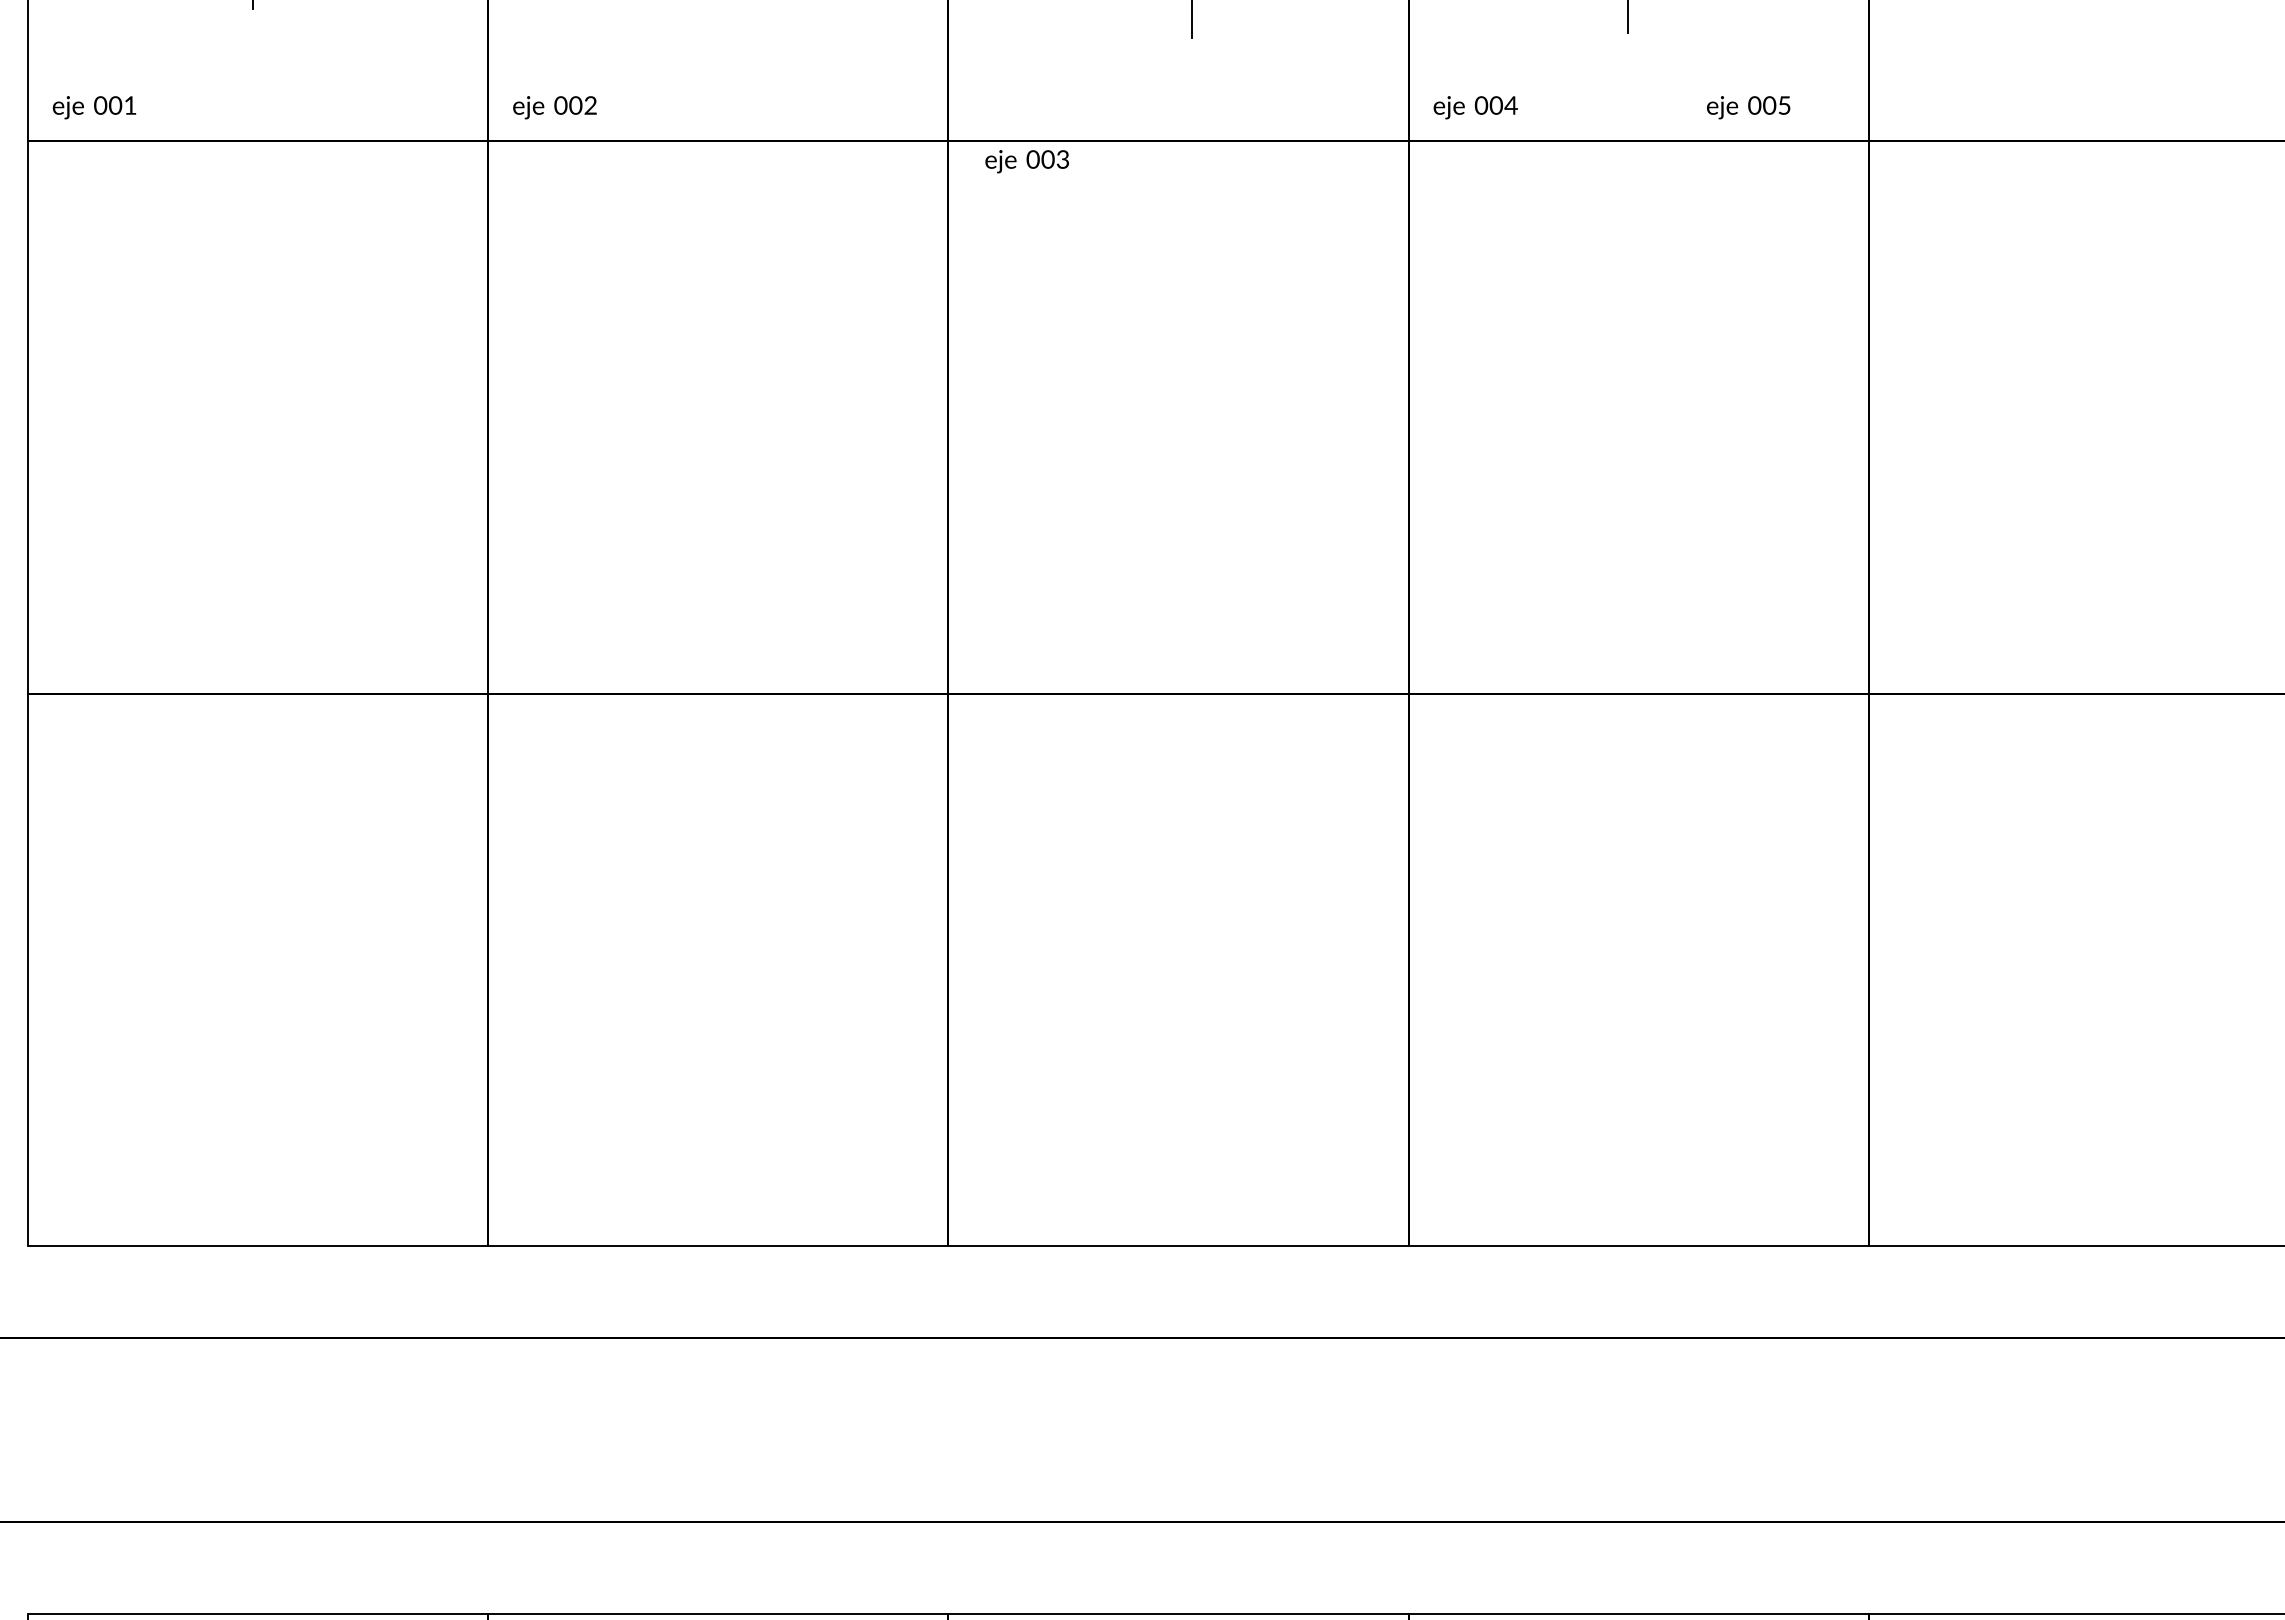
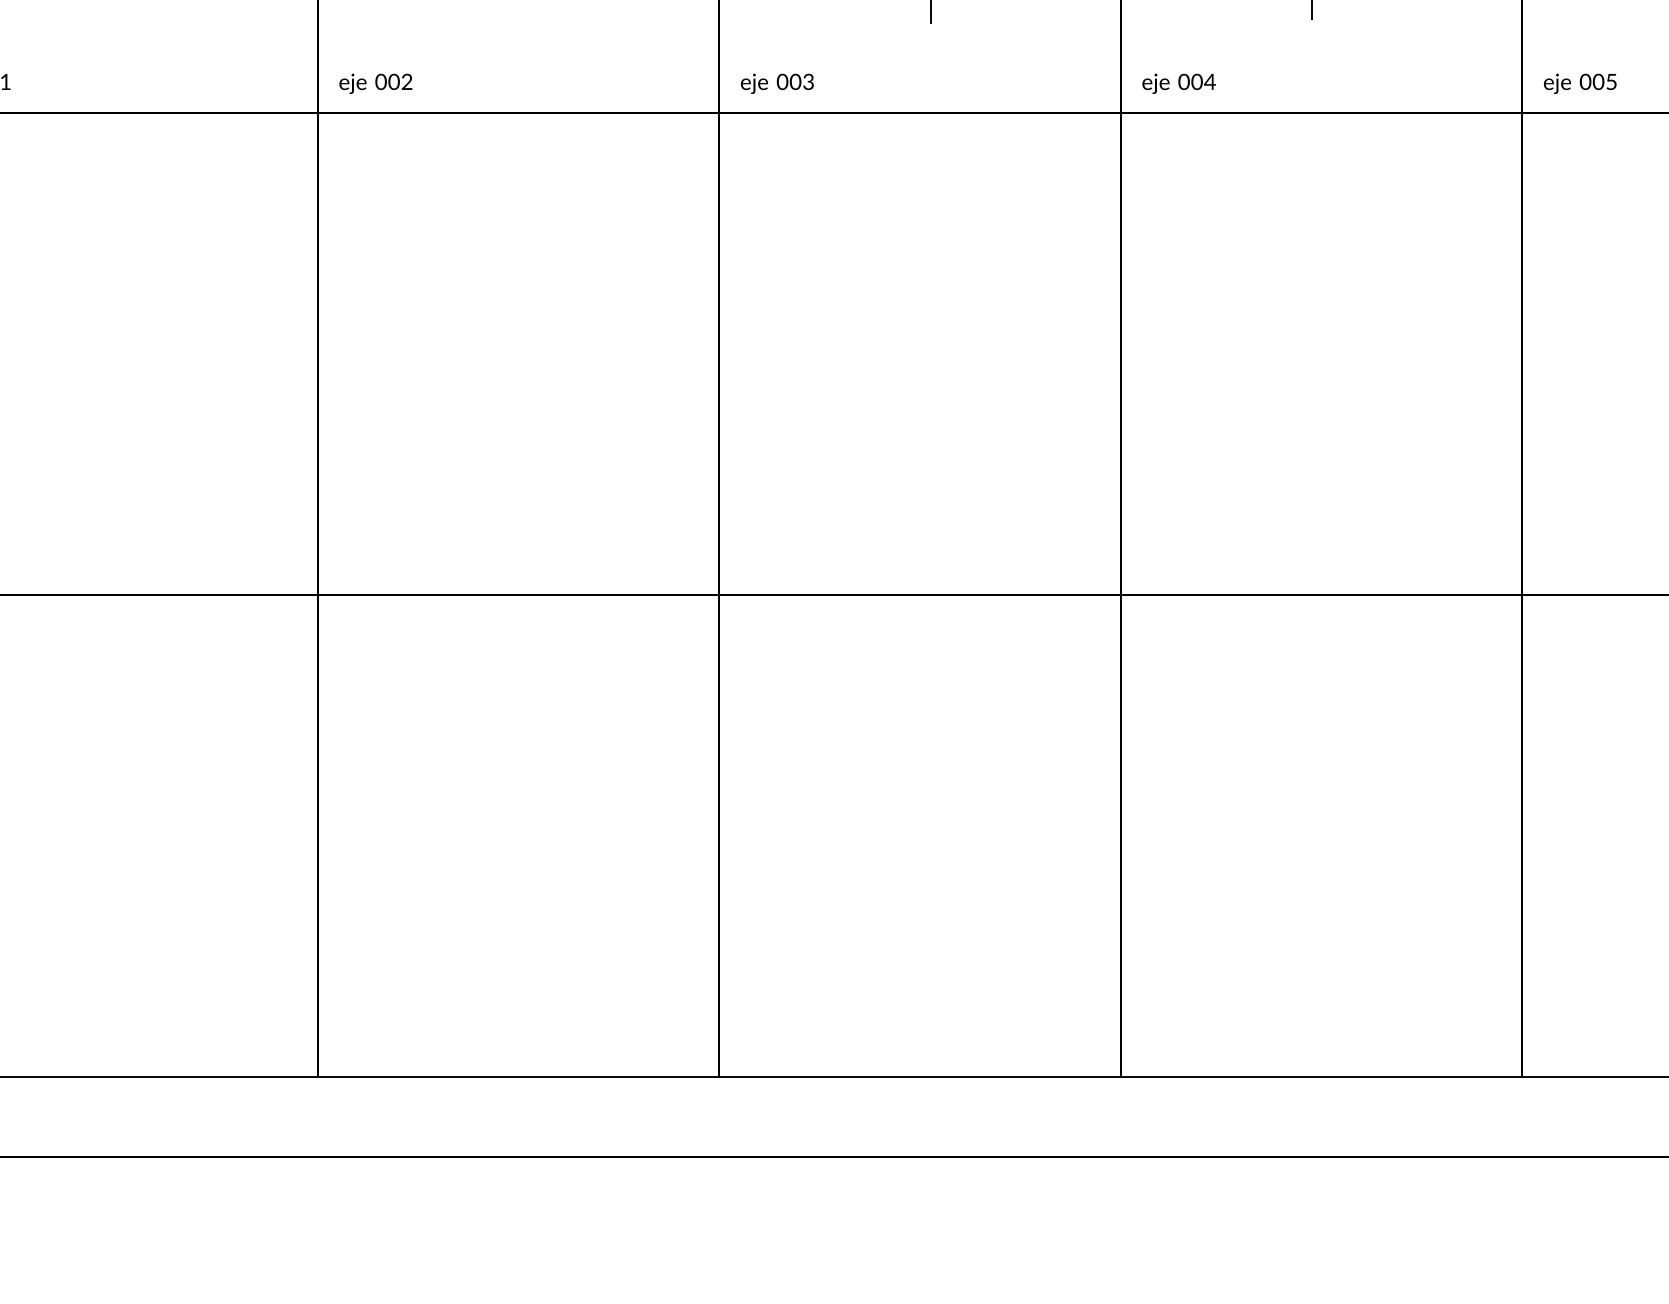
text: (1748, 107) -> (1580, 83), moved
text: (1026, 161) -> (776, 83), moved

